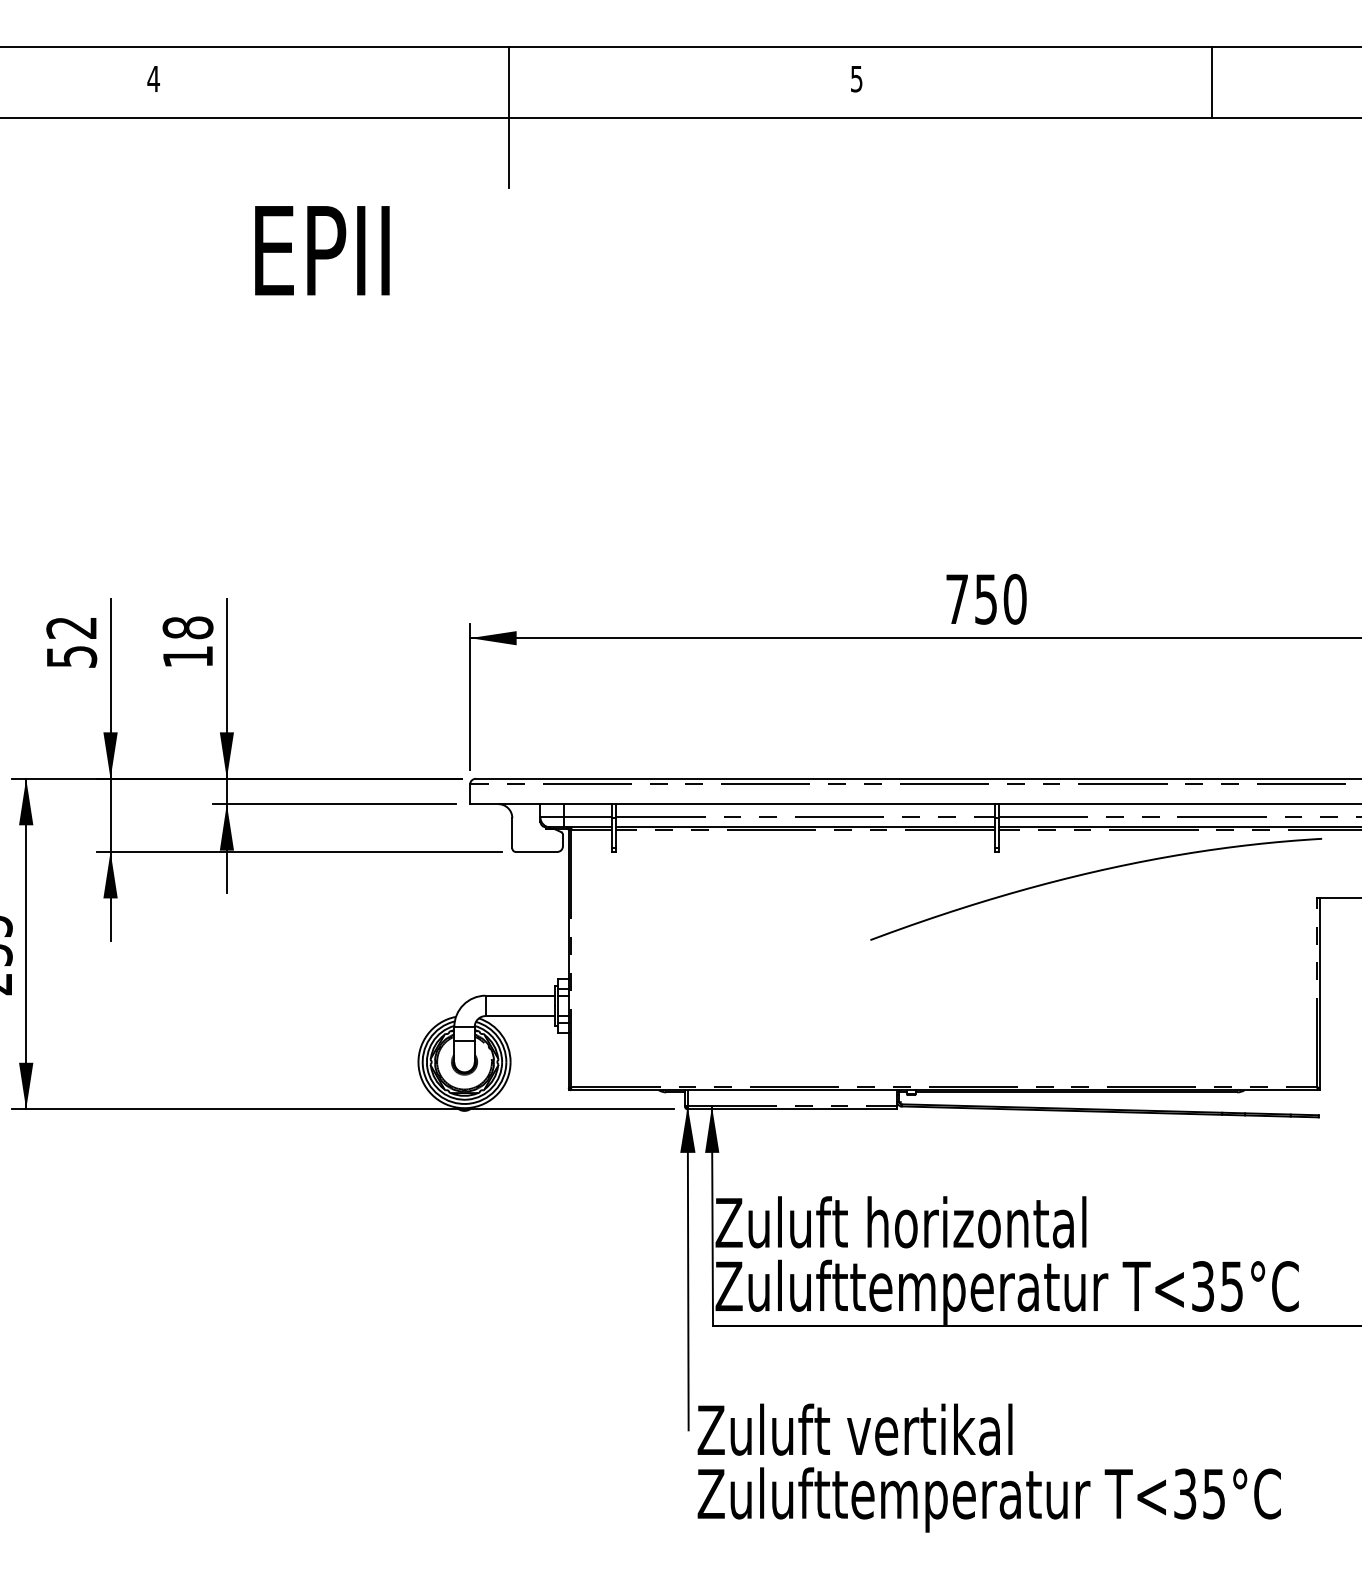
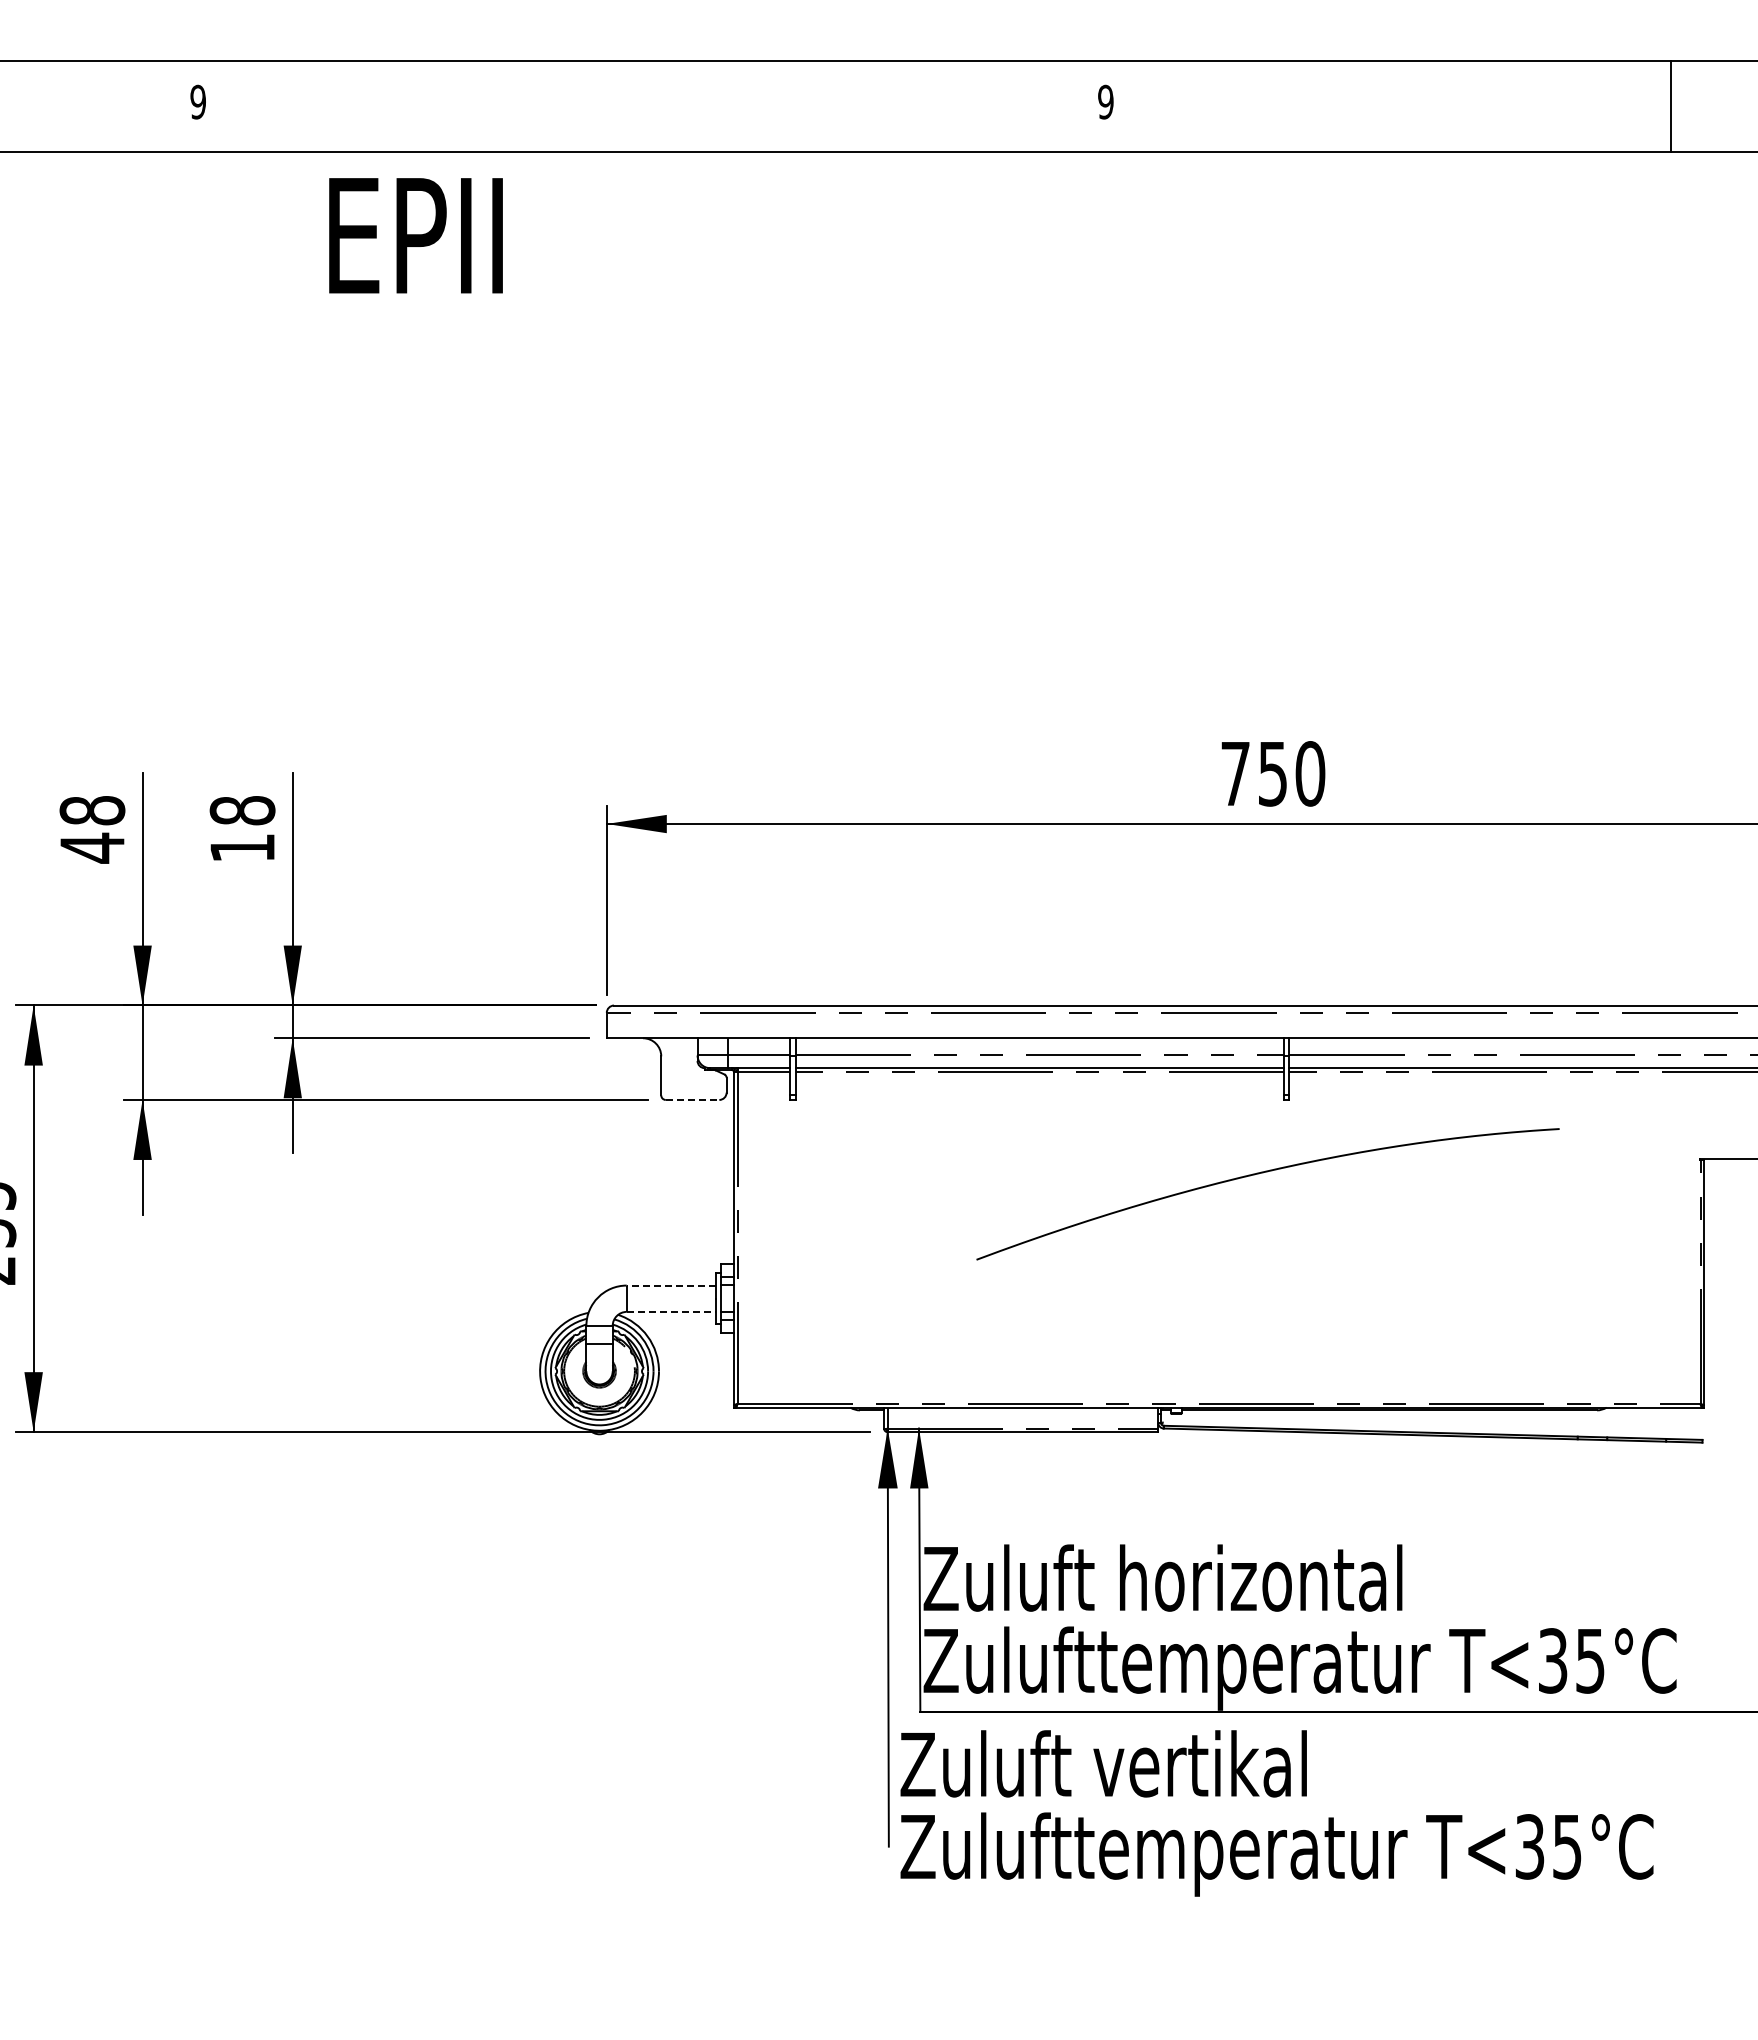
text: (153, 78) -> (198, 101), 4 -> 9
text: (856, 78) -> (1105, 101), 5 -> 9
line: (1212, 82) -> (1671, 106), moved
line: (509, 117) -> (657, 151), removed
text: (321, 250) -> (415, 235), moved
text: (71, 642) -> (92, 829), 52 -> 48
line: (536, 851) -> (692, 1099), solid -> dashed
curve: (1092, 873) -> (1263, 1173), moved
line: (520, 995) -> (671, 1285), solid -> dashed
line: (520, 1015) -> (671, 1311), solid -> dashed
text: (988, 1468) -> (1276, 1813), moved

